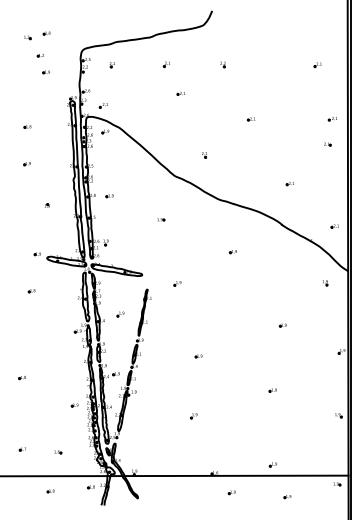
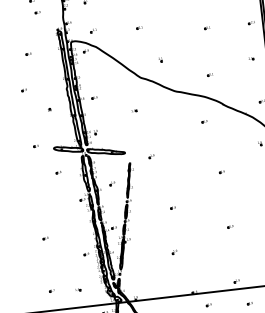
part: (180, 93) -> (139, 27), moved
part: (102, 105) -> (92, 30), moved
part: (251, 119) -> (207, 28), moved
part: (327, 144) -> (251, 58), moved
part: (26, 164) -> (23, 90), moved
part: (289, 183) -> (209, 74), moved
part: (232, 252) -> (204, 122), moved
part: (36, 254) -> (35, 146), moved
part: (31, 291) -> (58, 172), moved
part: (282, 325) -> (221, 172), moved

